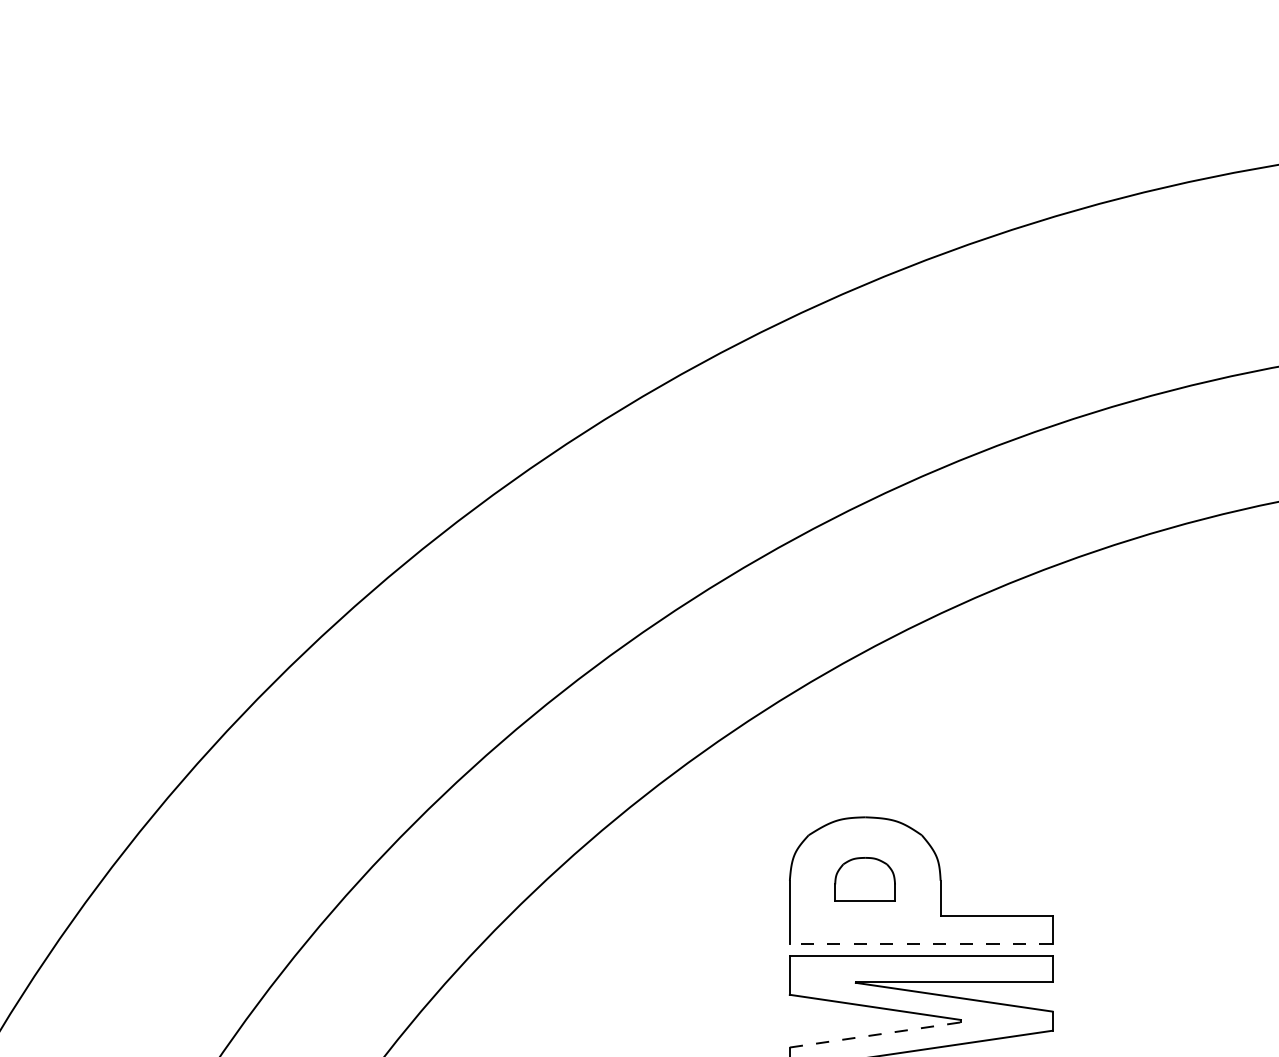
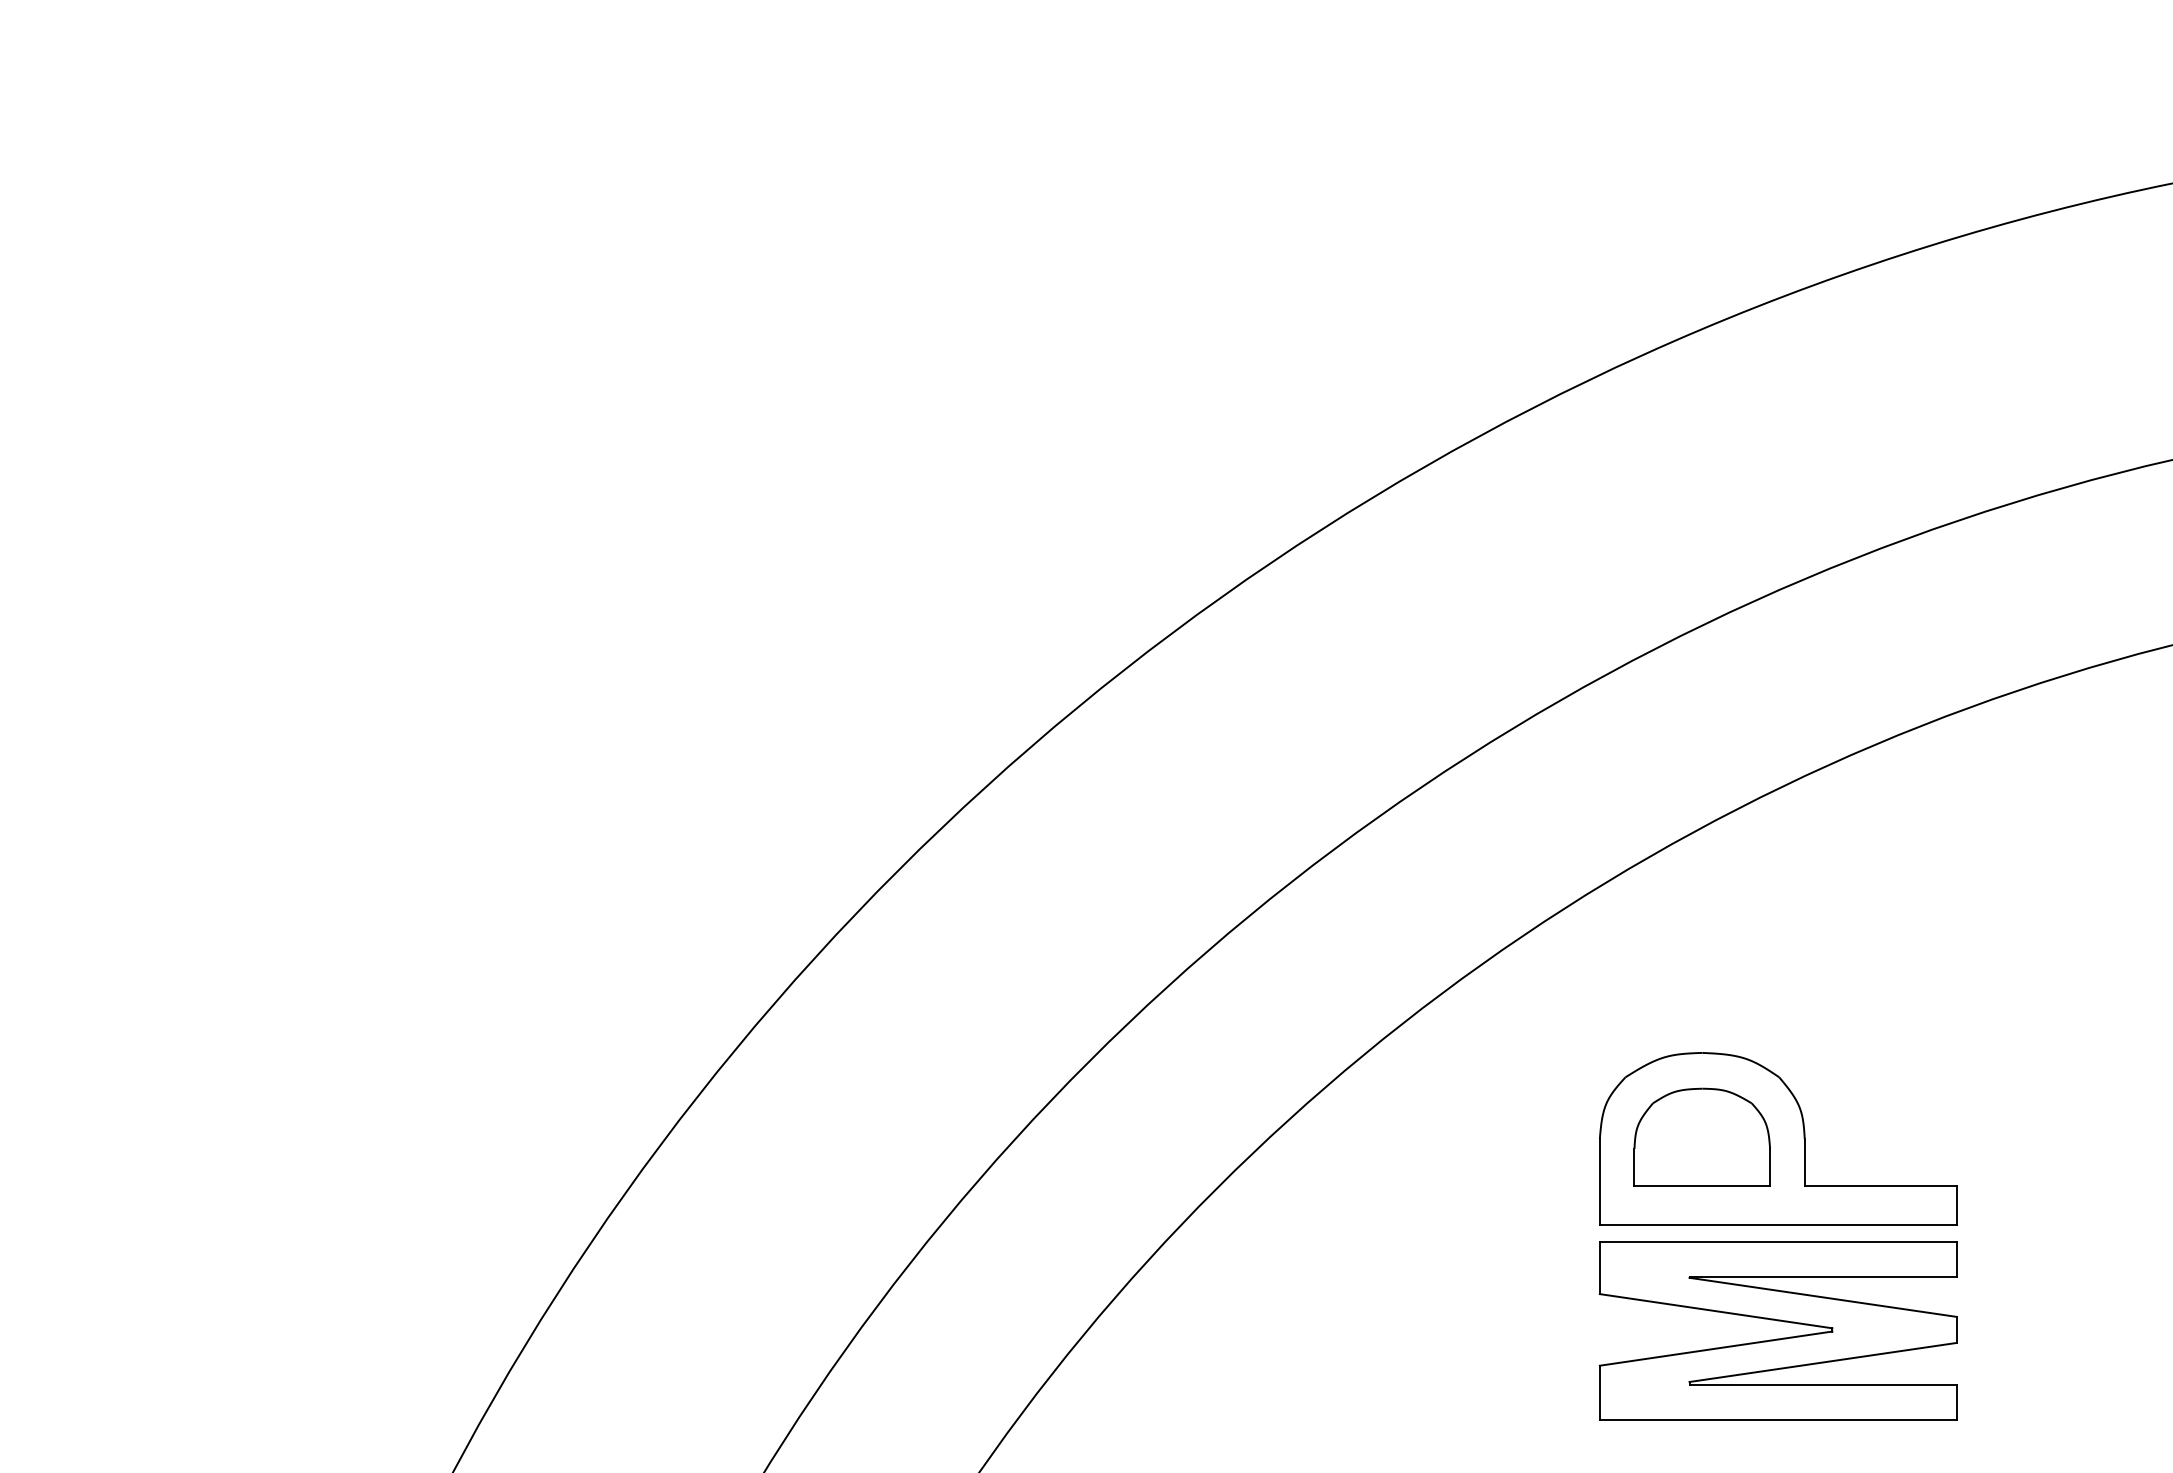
part: (864, 878) -> (1701, 1136), size x1.67
line: (920, 943) -> (1777, 1224), dashed -> solid
line: (875, 1034) -> (1716, 1348), dashed -> solid

